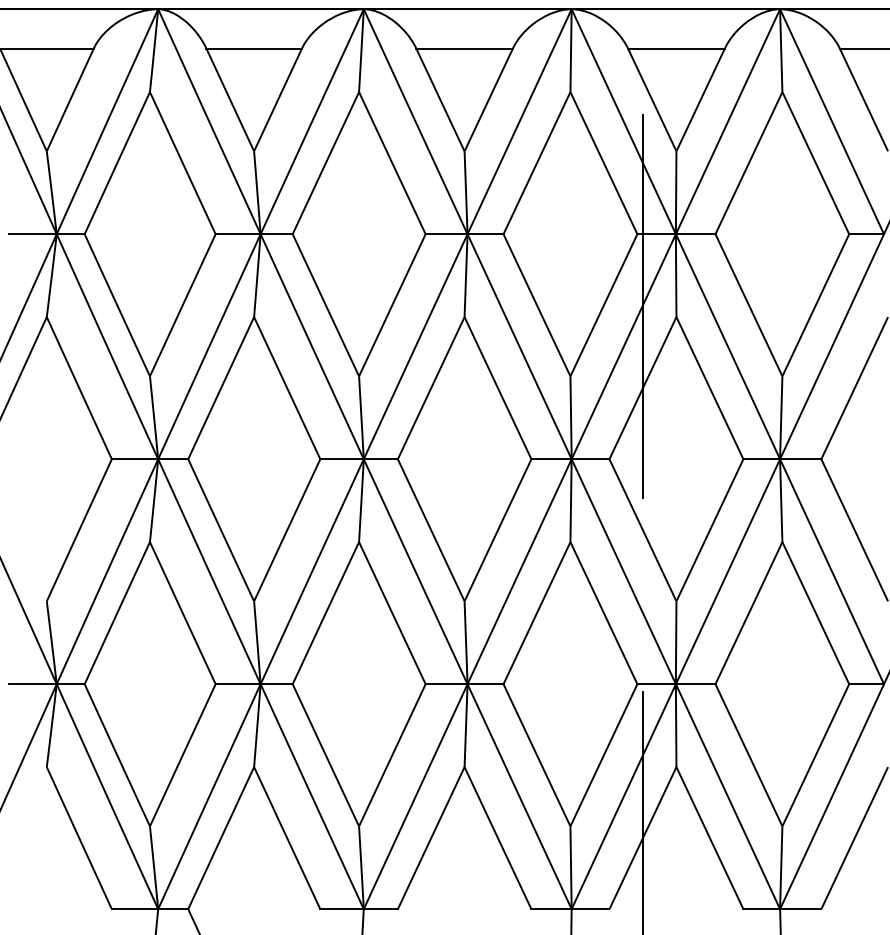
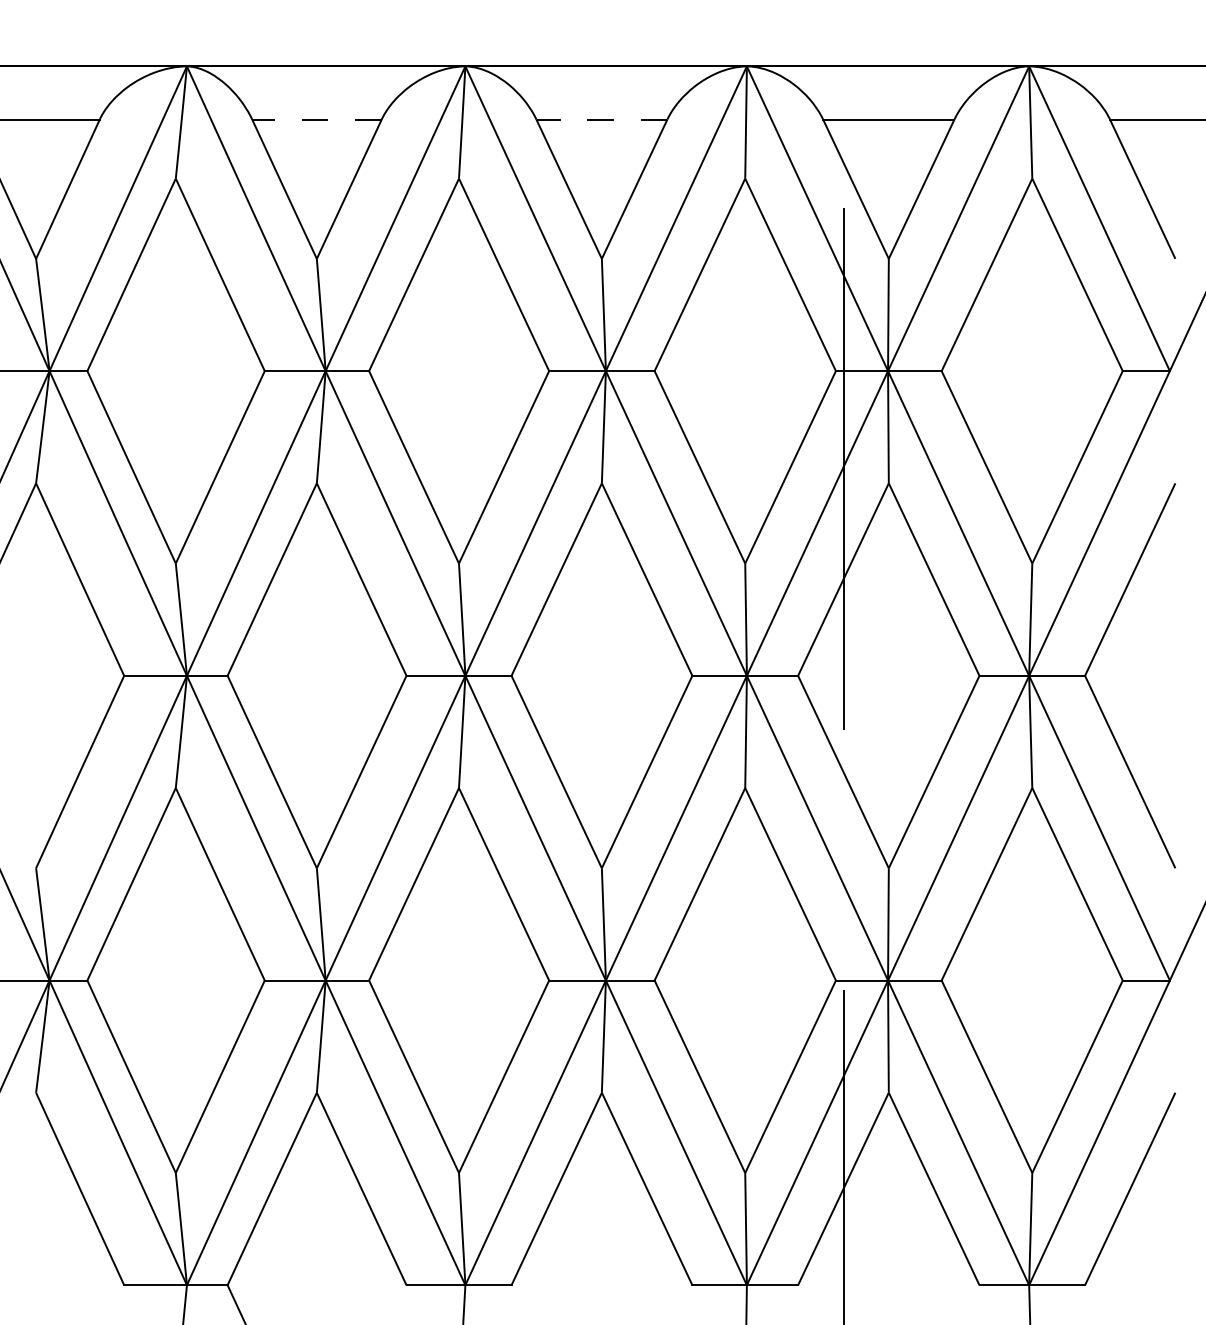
line: (253, 48) -> (316, 119), solid -> dashed
line: (464, 48) -> (601, 119), solid -> dashed

